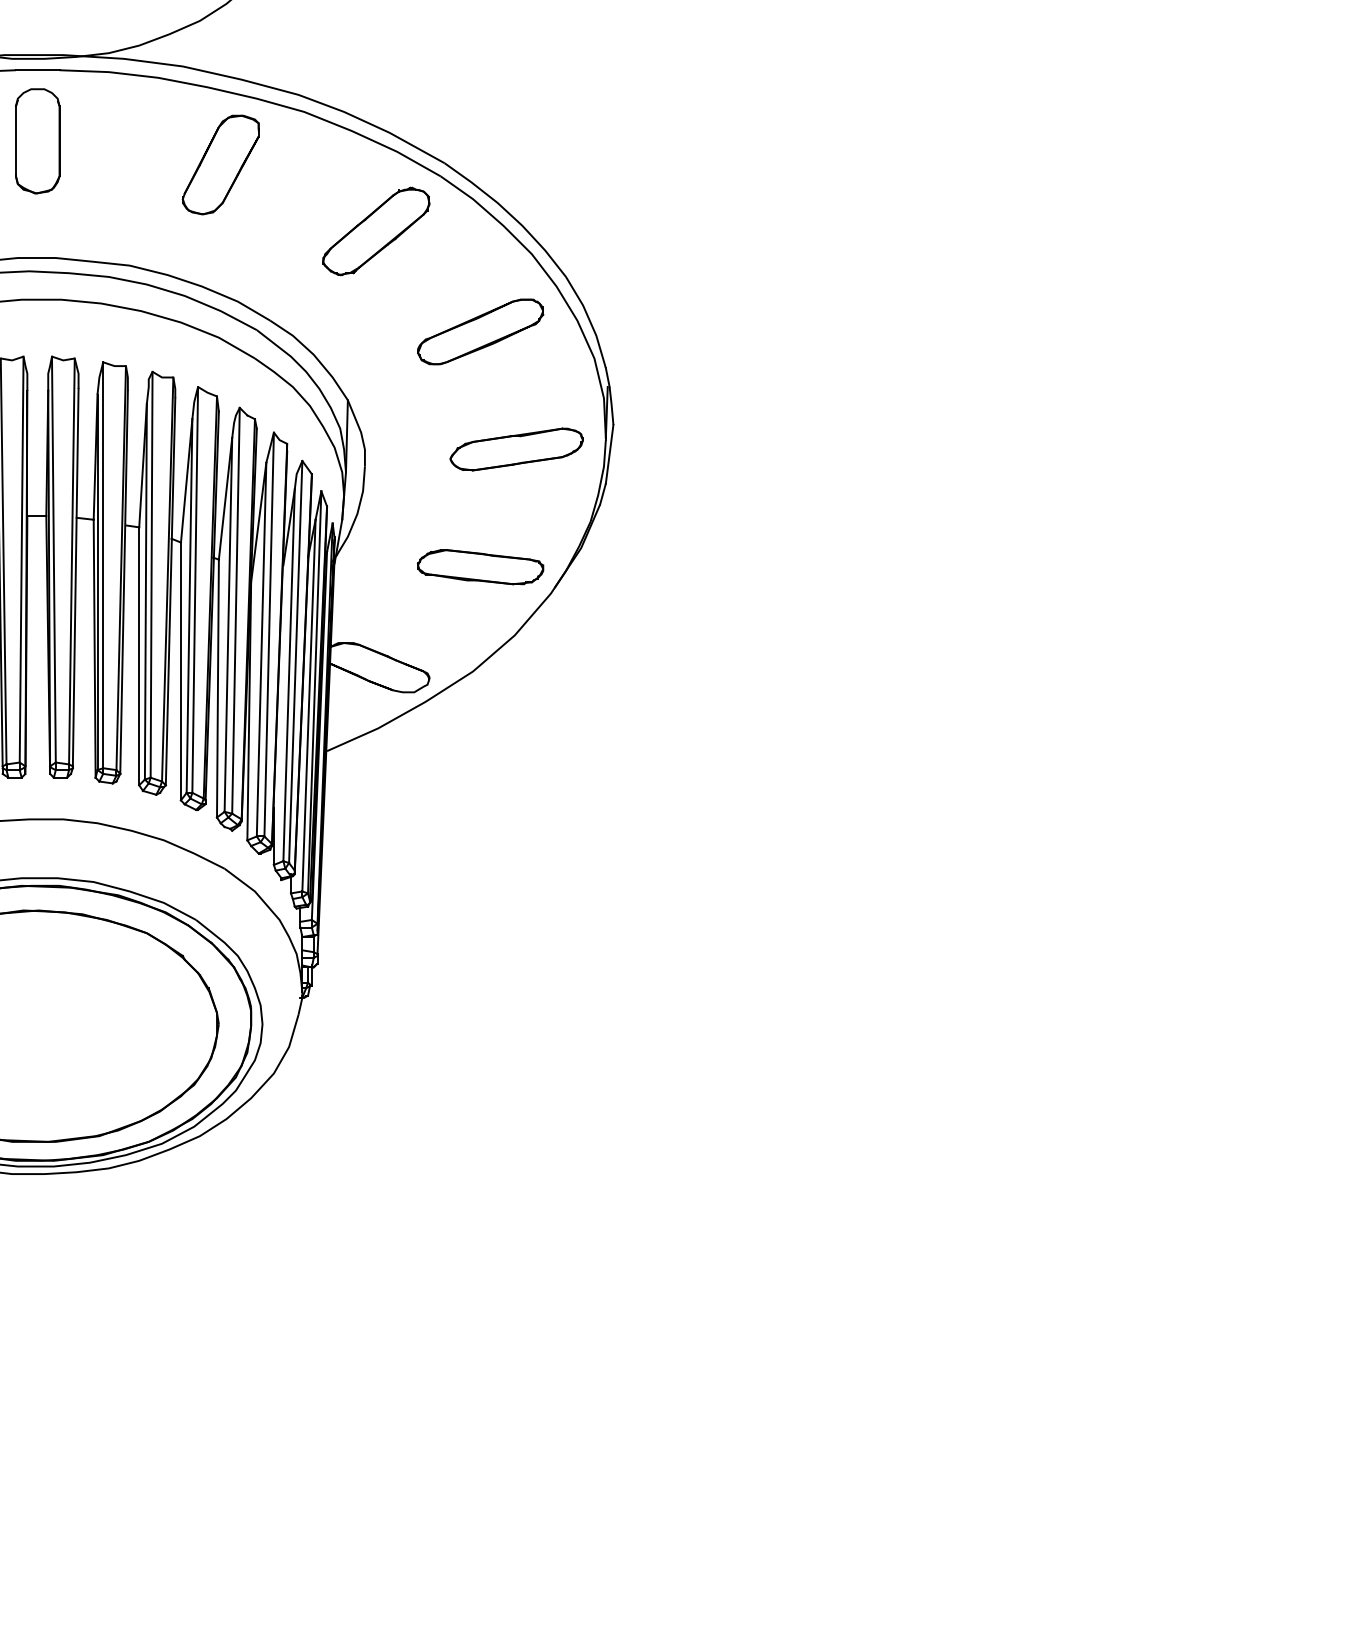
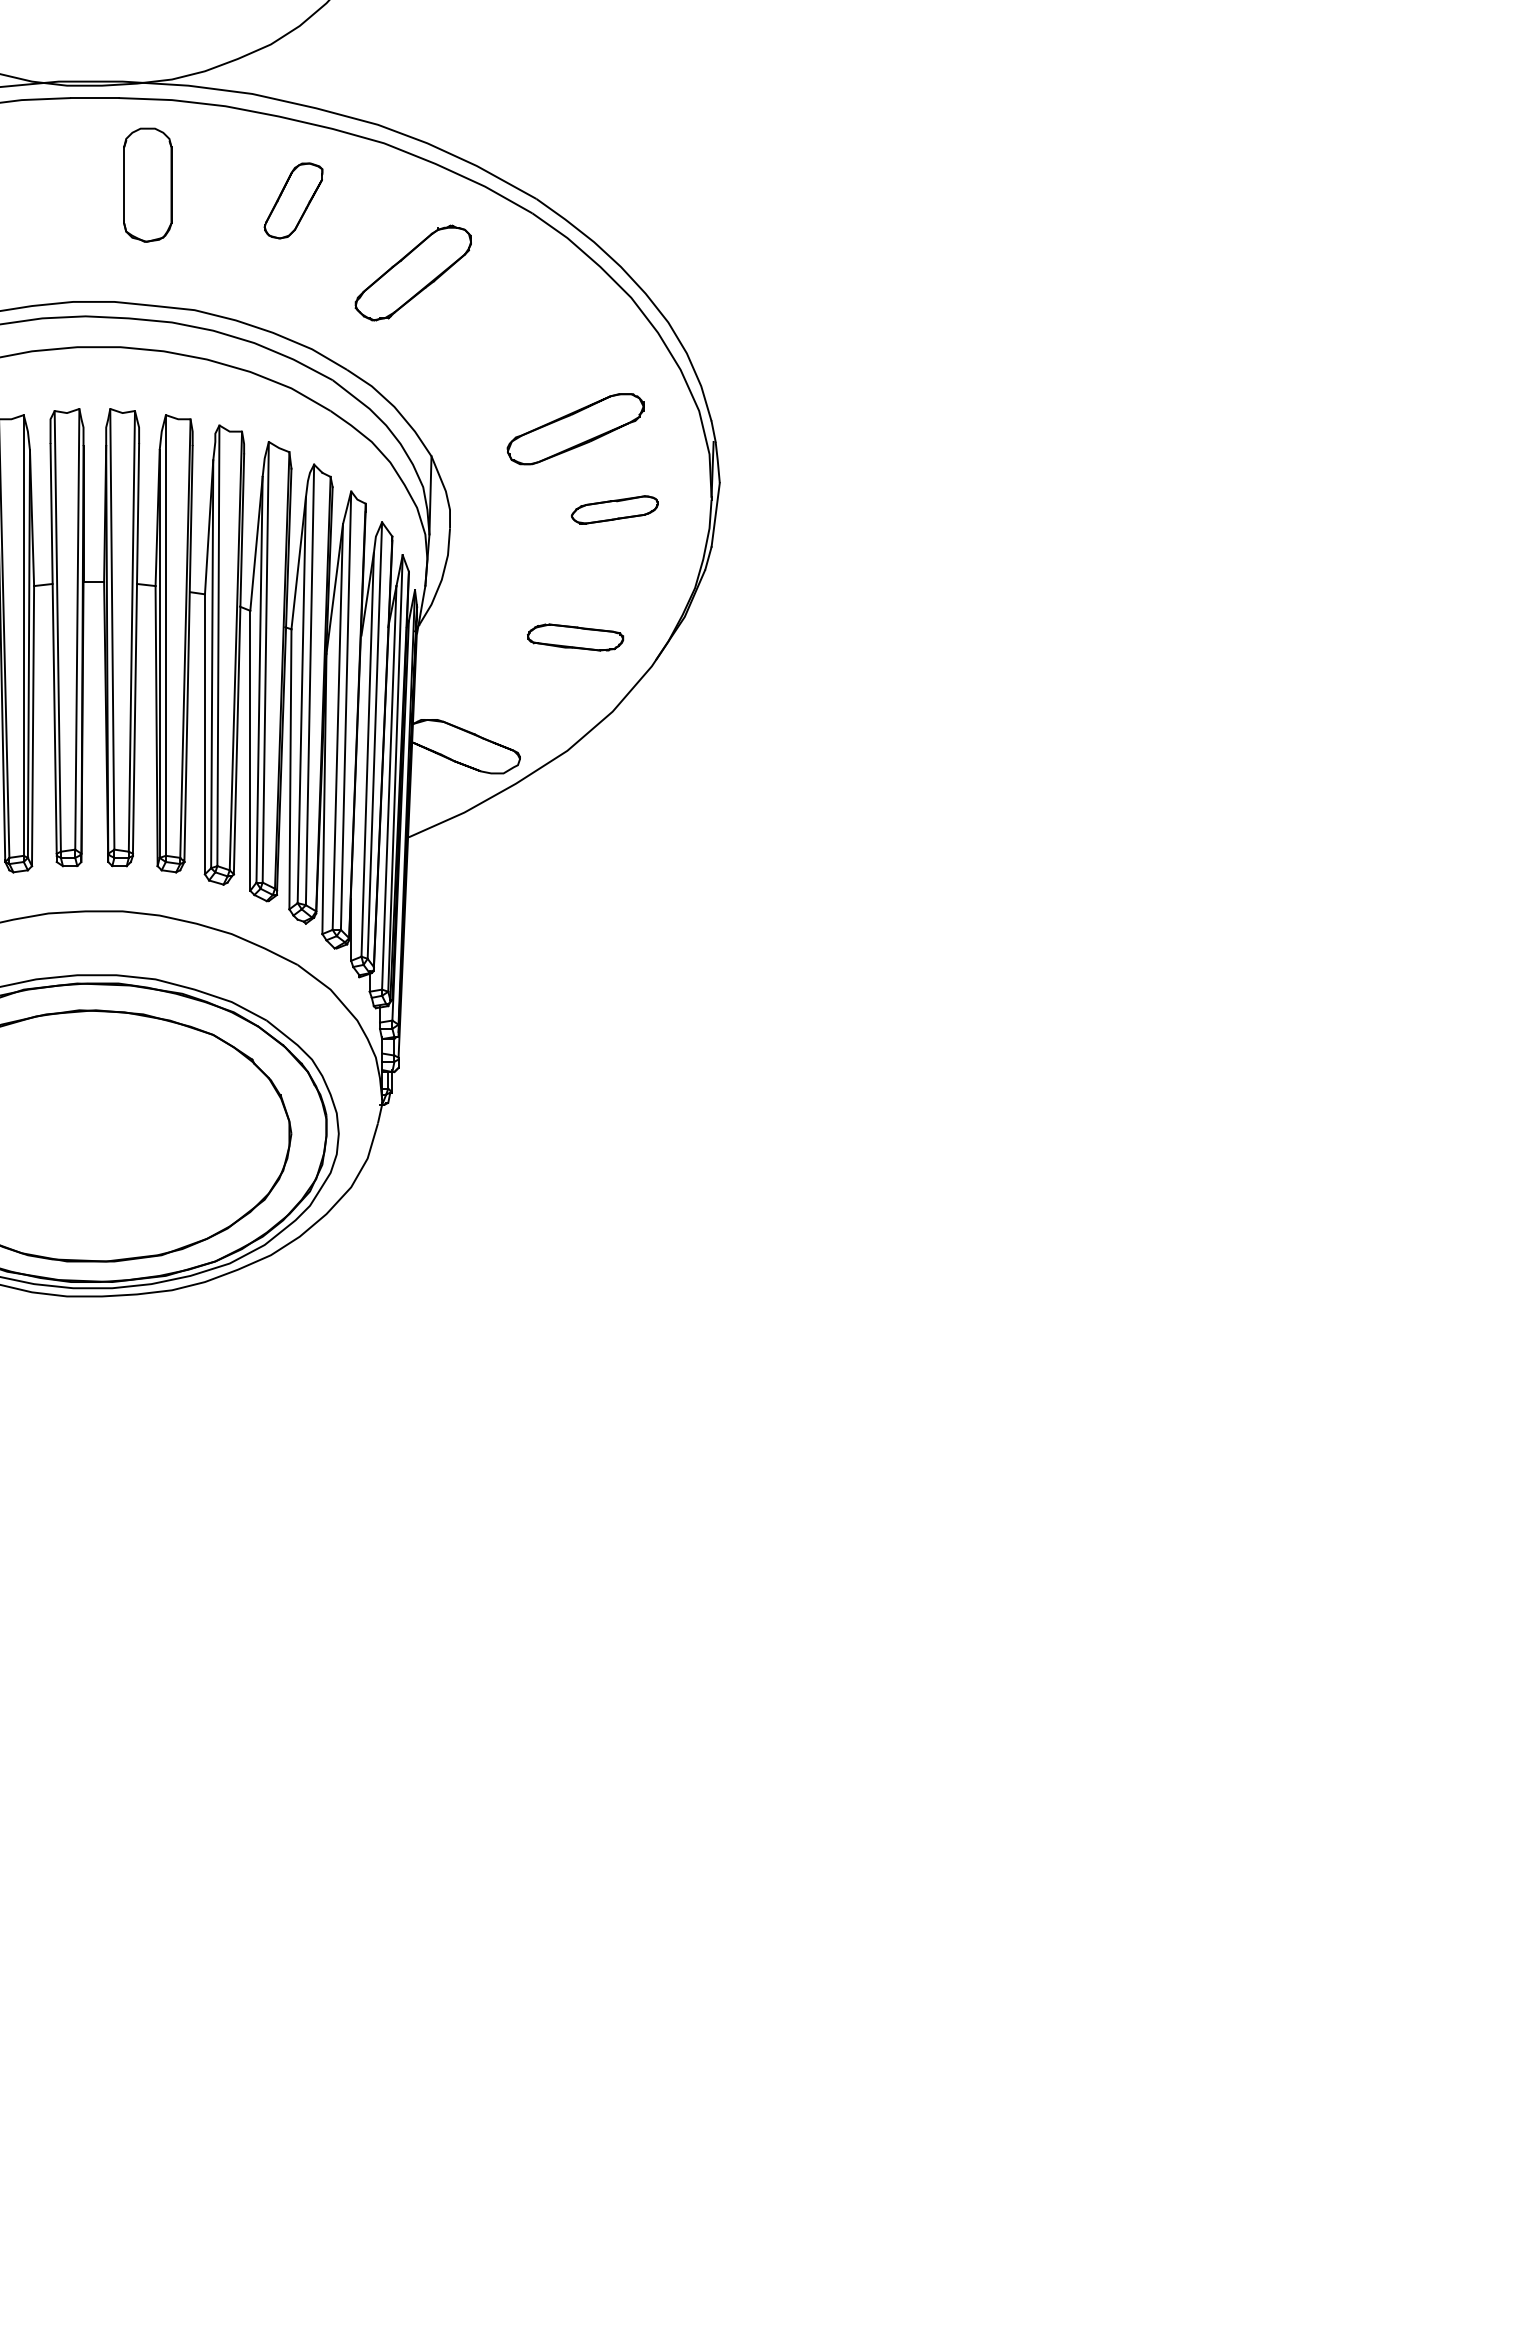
part: (37, 140) -> (147, 184), moved
part: (220, 164) -> (293, 200), size x0.7
part: (375, 230) -> (412, 272), moved
part: (480, 332) -> (575, 429), moved
part: (516, 449) -> (614, 509), size x0.6
part: (480, 567) -> (575, 637), size x0.7

